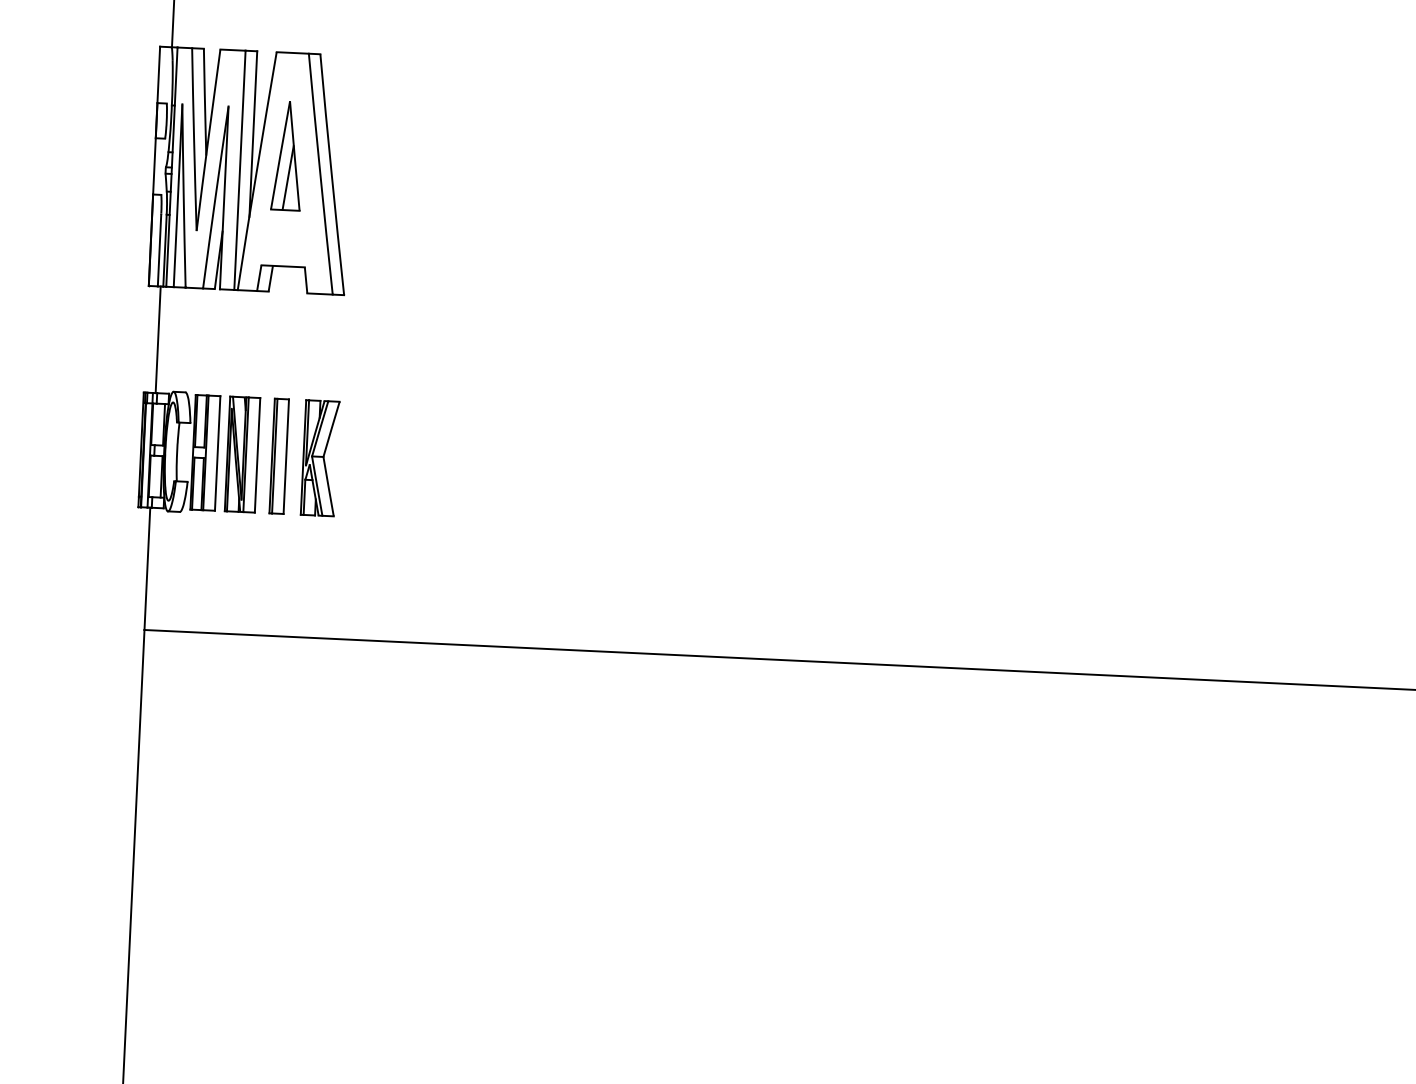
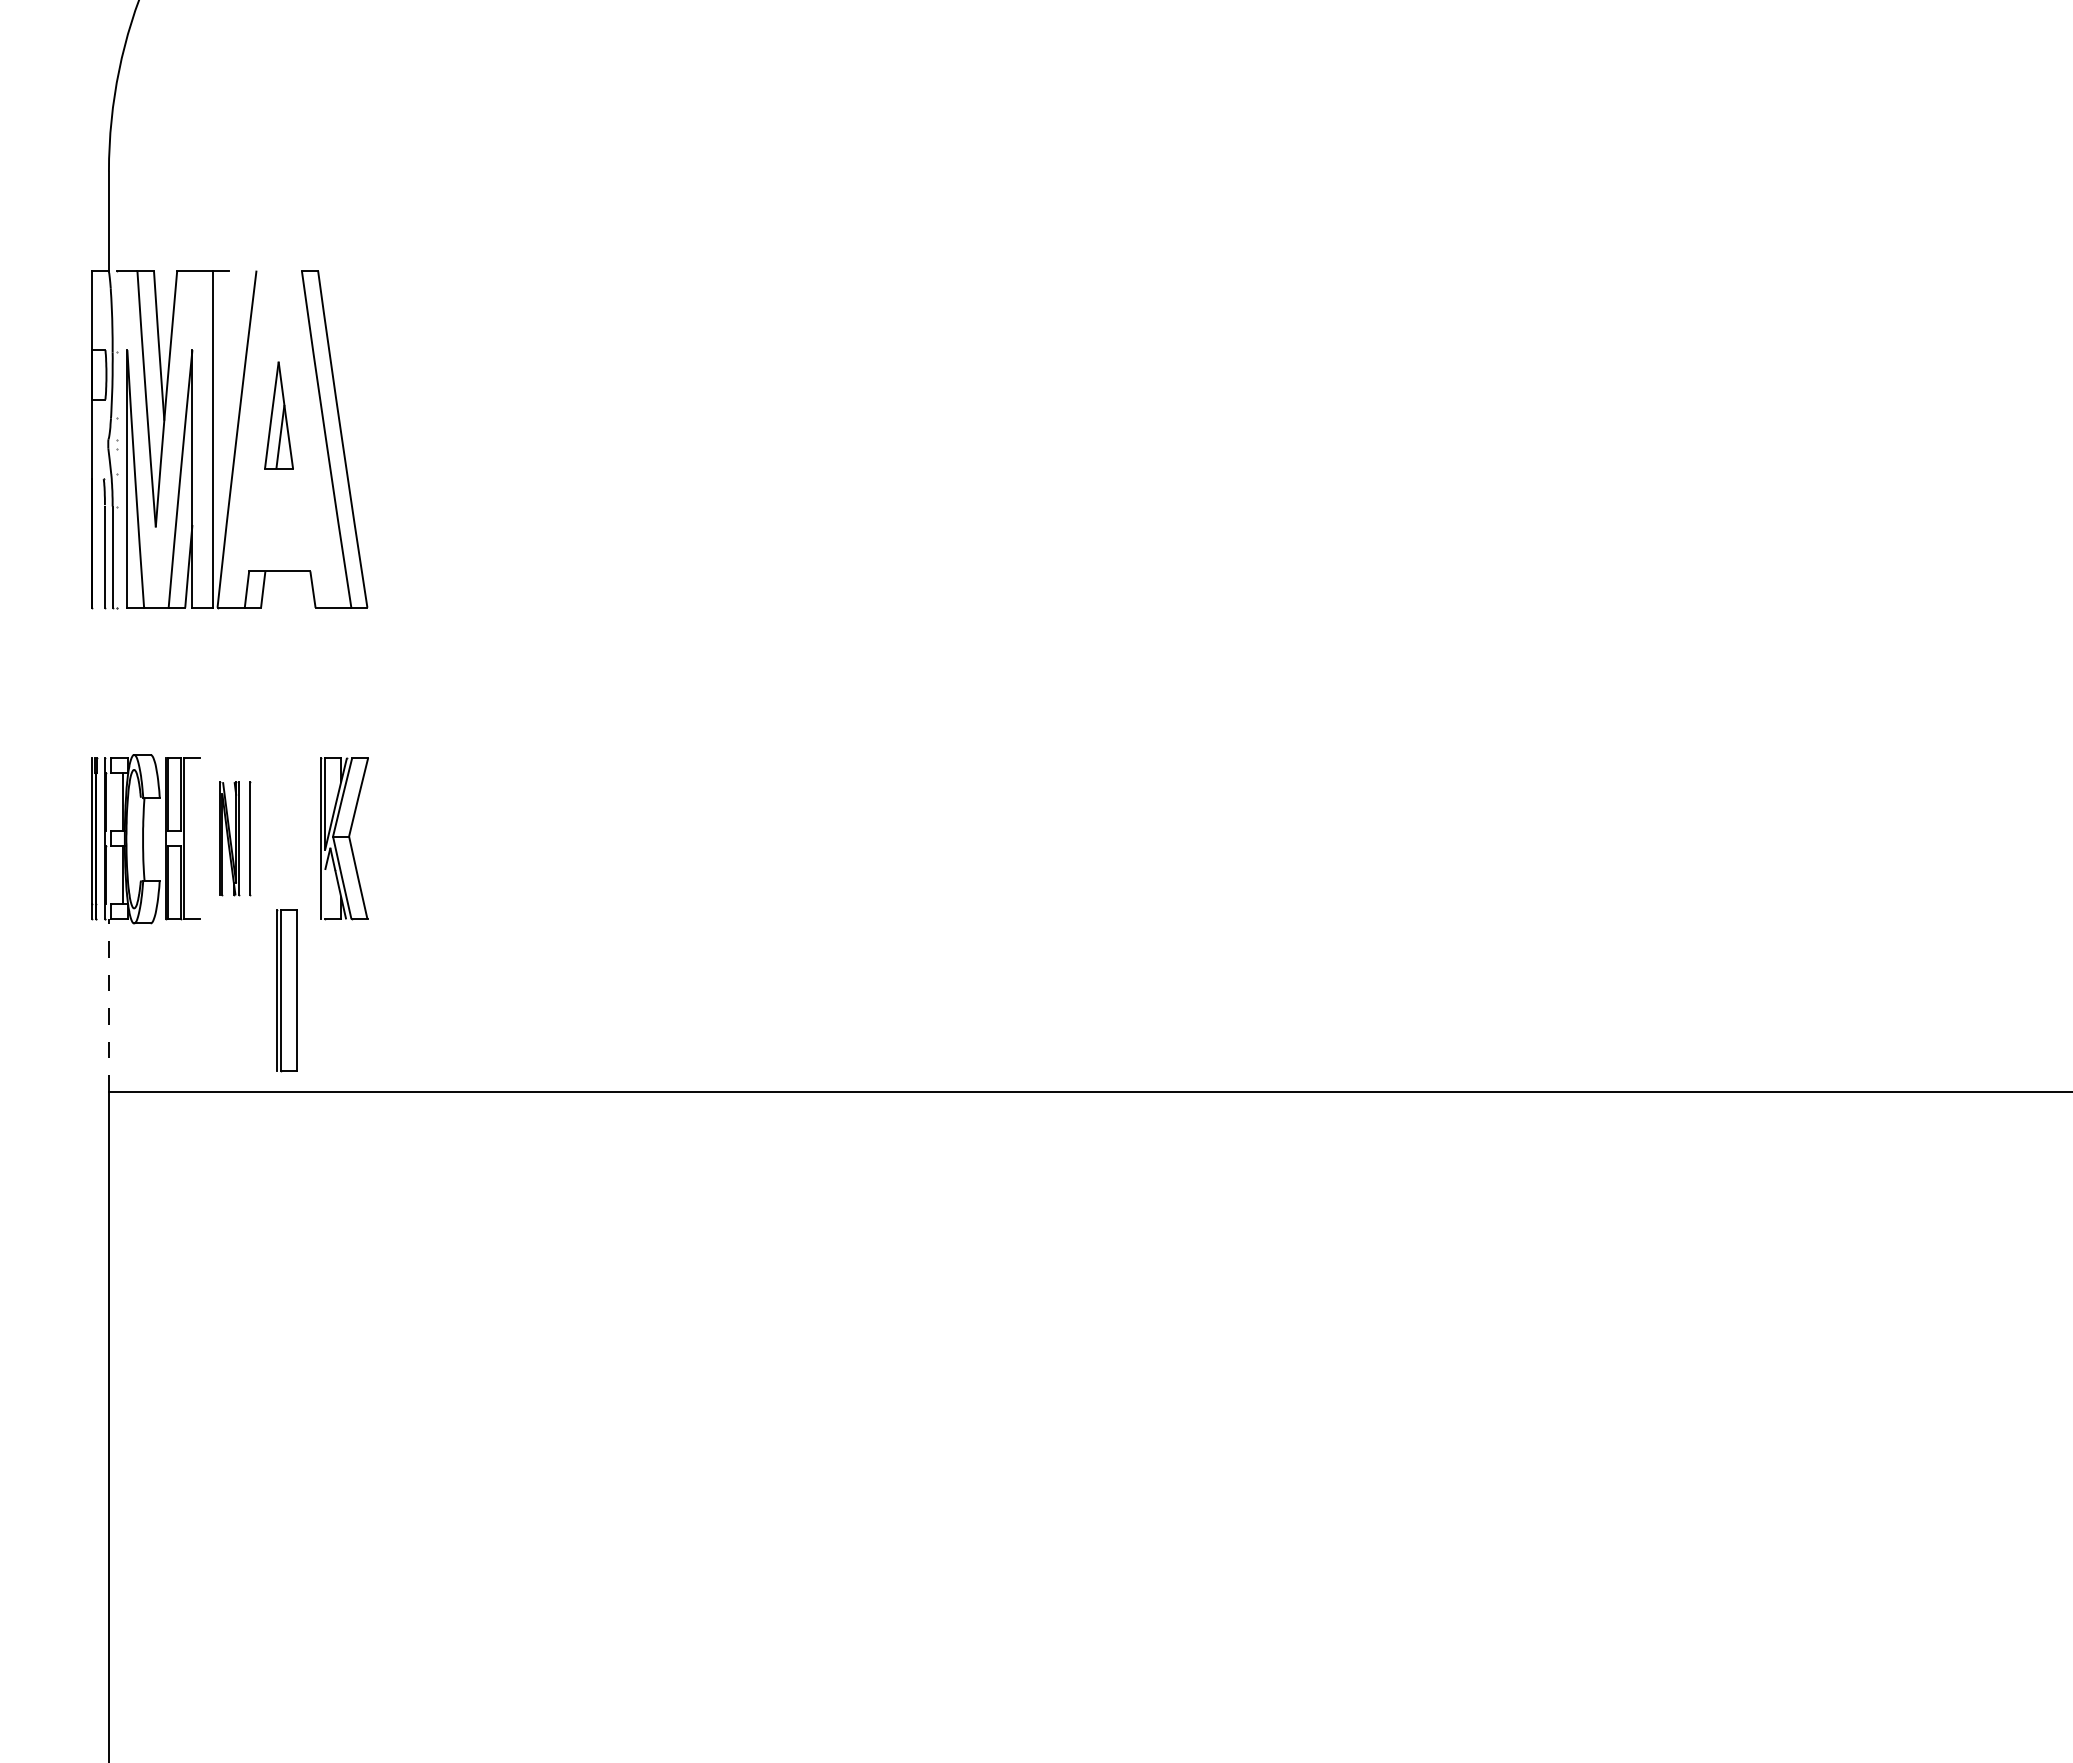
line: (292, 52) -> (278, 270), removed
line: (253, 134) -> (229, 387), removed
part: (287, 155) -> (278, 415), size x0.7
line: (171, 166) -> (116, 438), removed
line: (157, 339) -> (108, 682), removed
line: (217, 453) -> (200, 838), removed
part: (242, 454) -> (234, 838), size x0.7
part: (278, 456) -> (286, 990), moved
line: (304, 497) -> (325, 894), removed
line: (147, 568) -> (108, 1005), solid -> dashed

